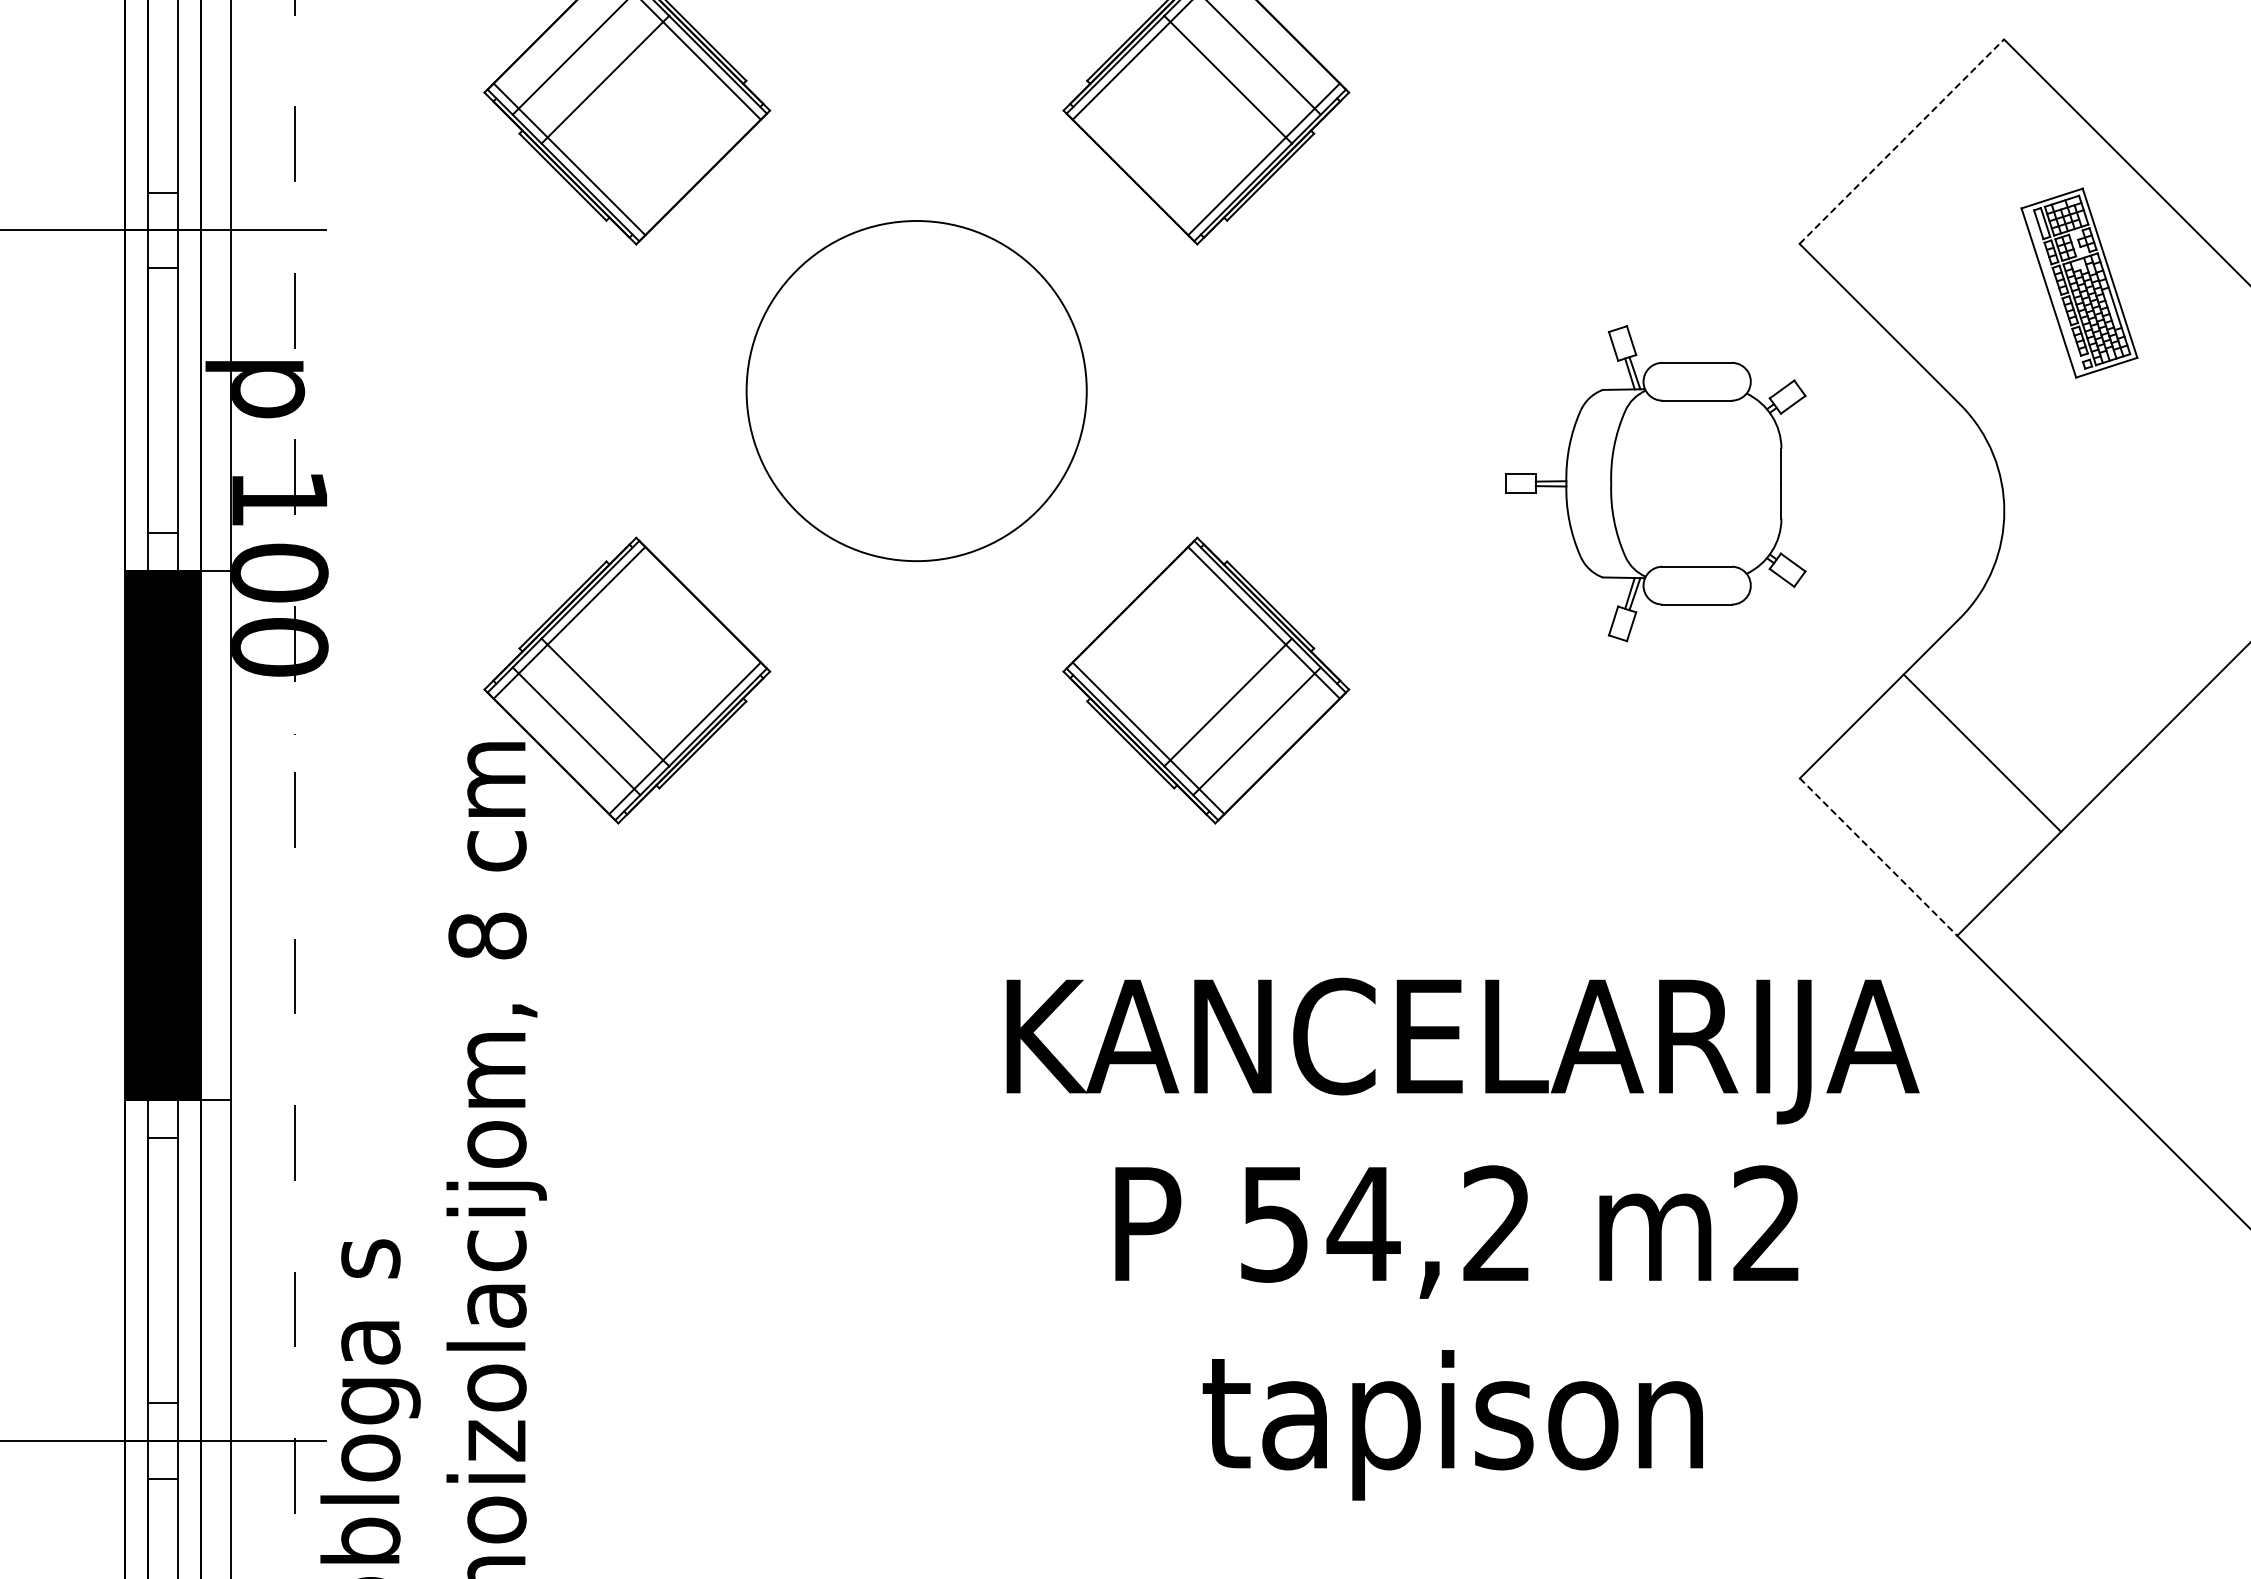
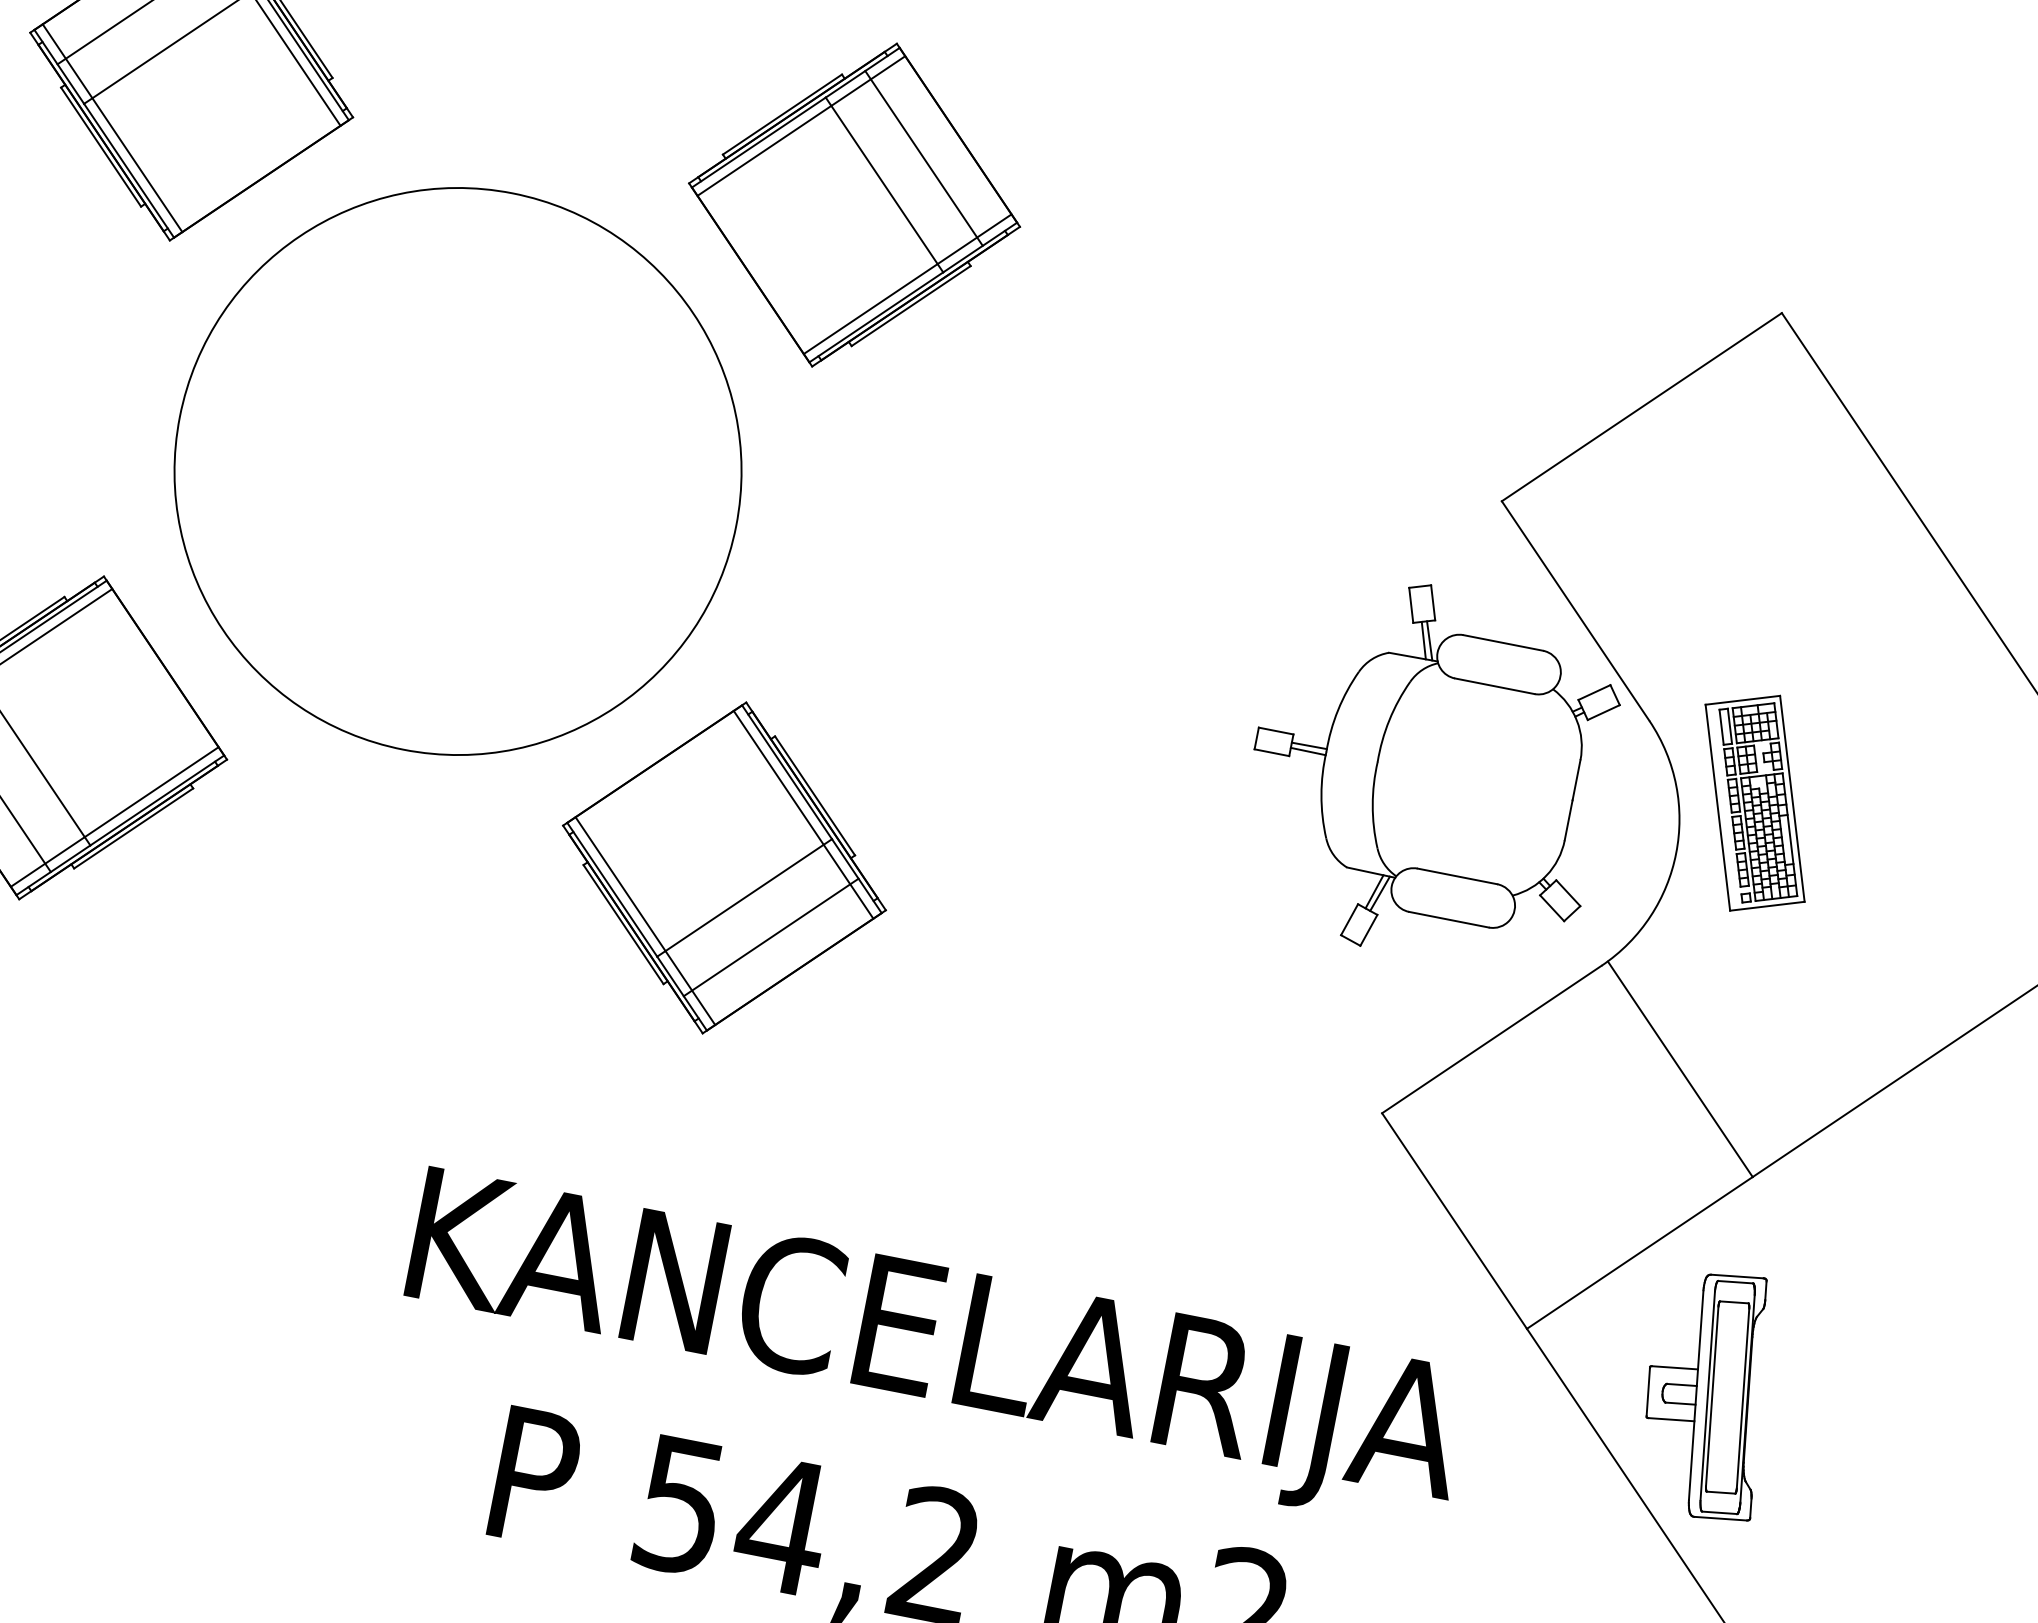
line: (1901, 141) -> (1641, 406), dashed -> solid
part: (2079, 282) -> (1755, 802), moved
circle: (916, 390) -> (457, 470), size x1.43
part: (1655, 483) -> (1428, 771), moved
line: (1982, 752) -> (1680, 1068), moved
line: (1878, 857) -> (1454, 1221), dashed -> solid
part: (2121, 960) -> (1709, 1393), added

